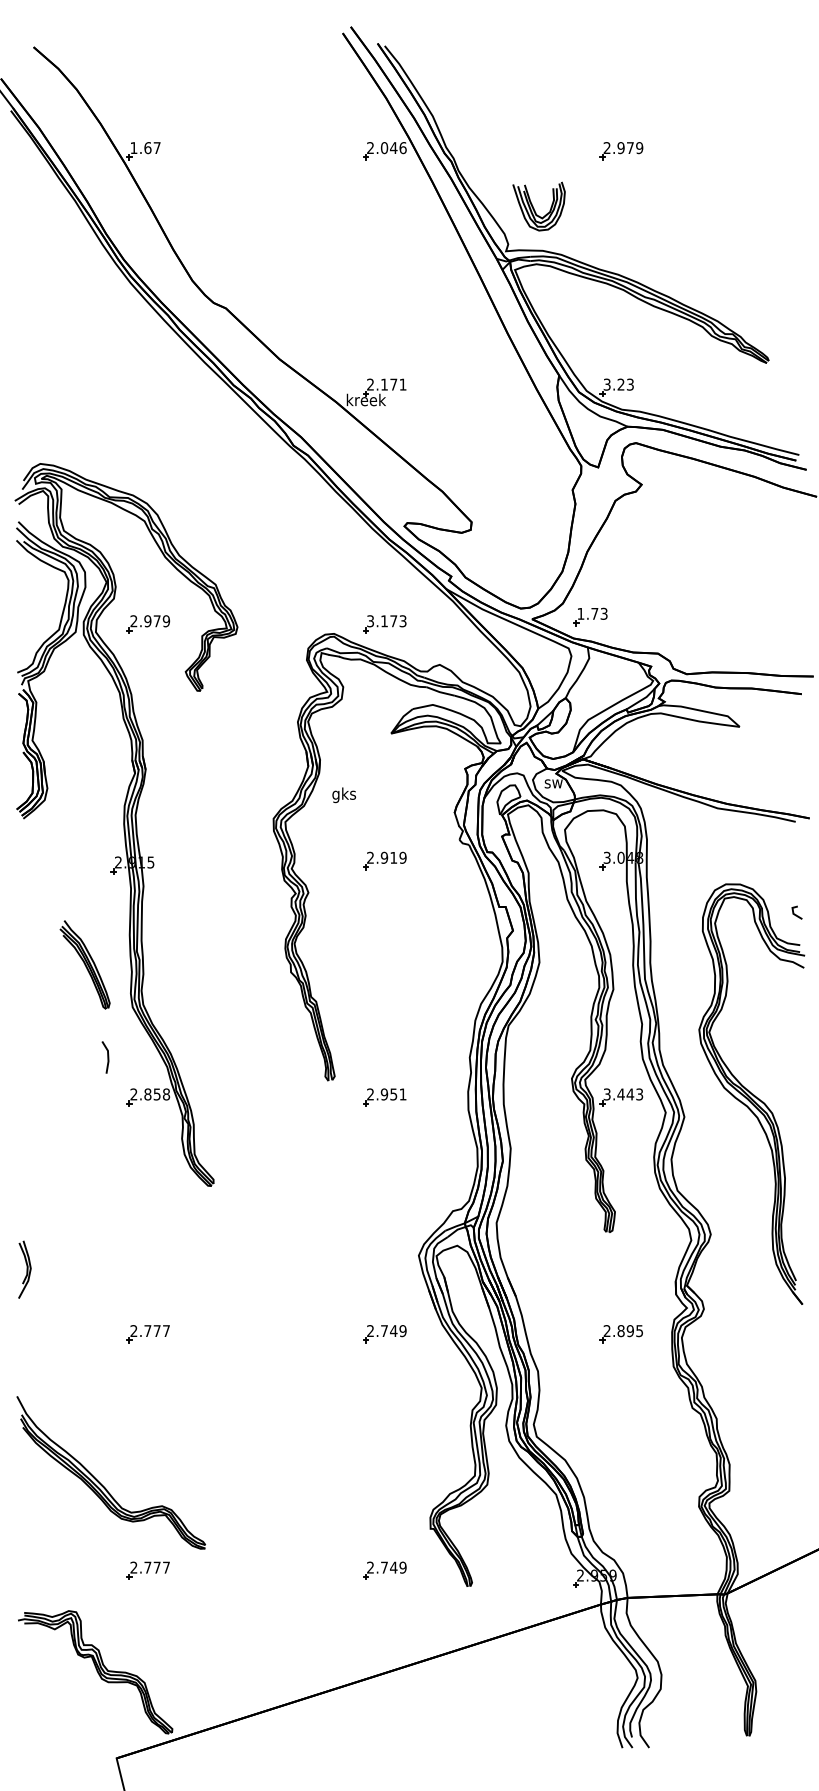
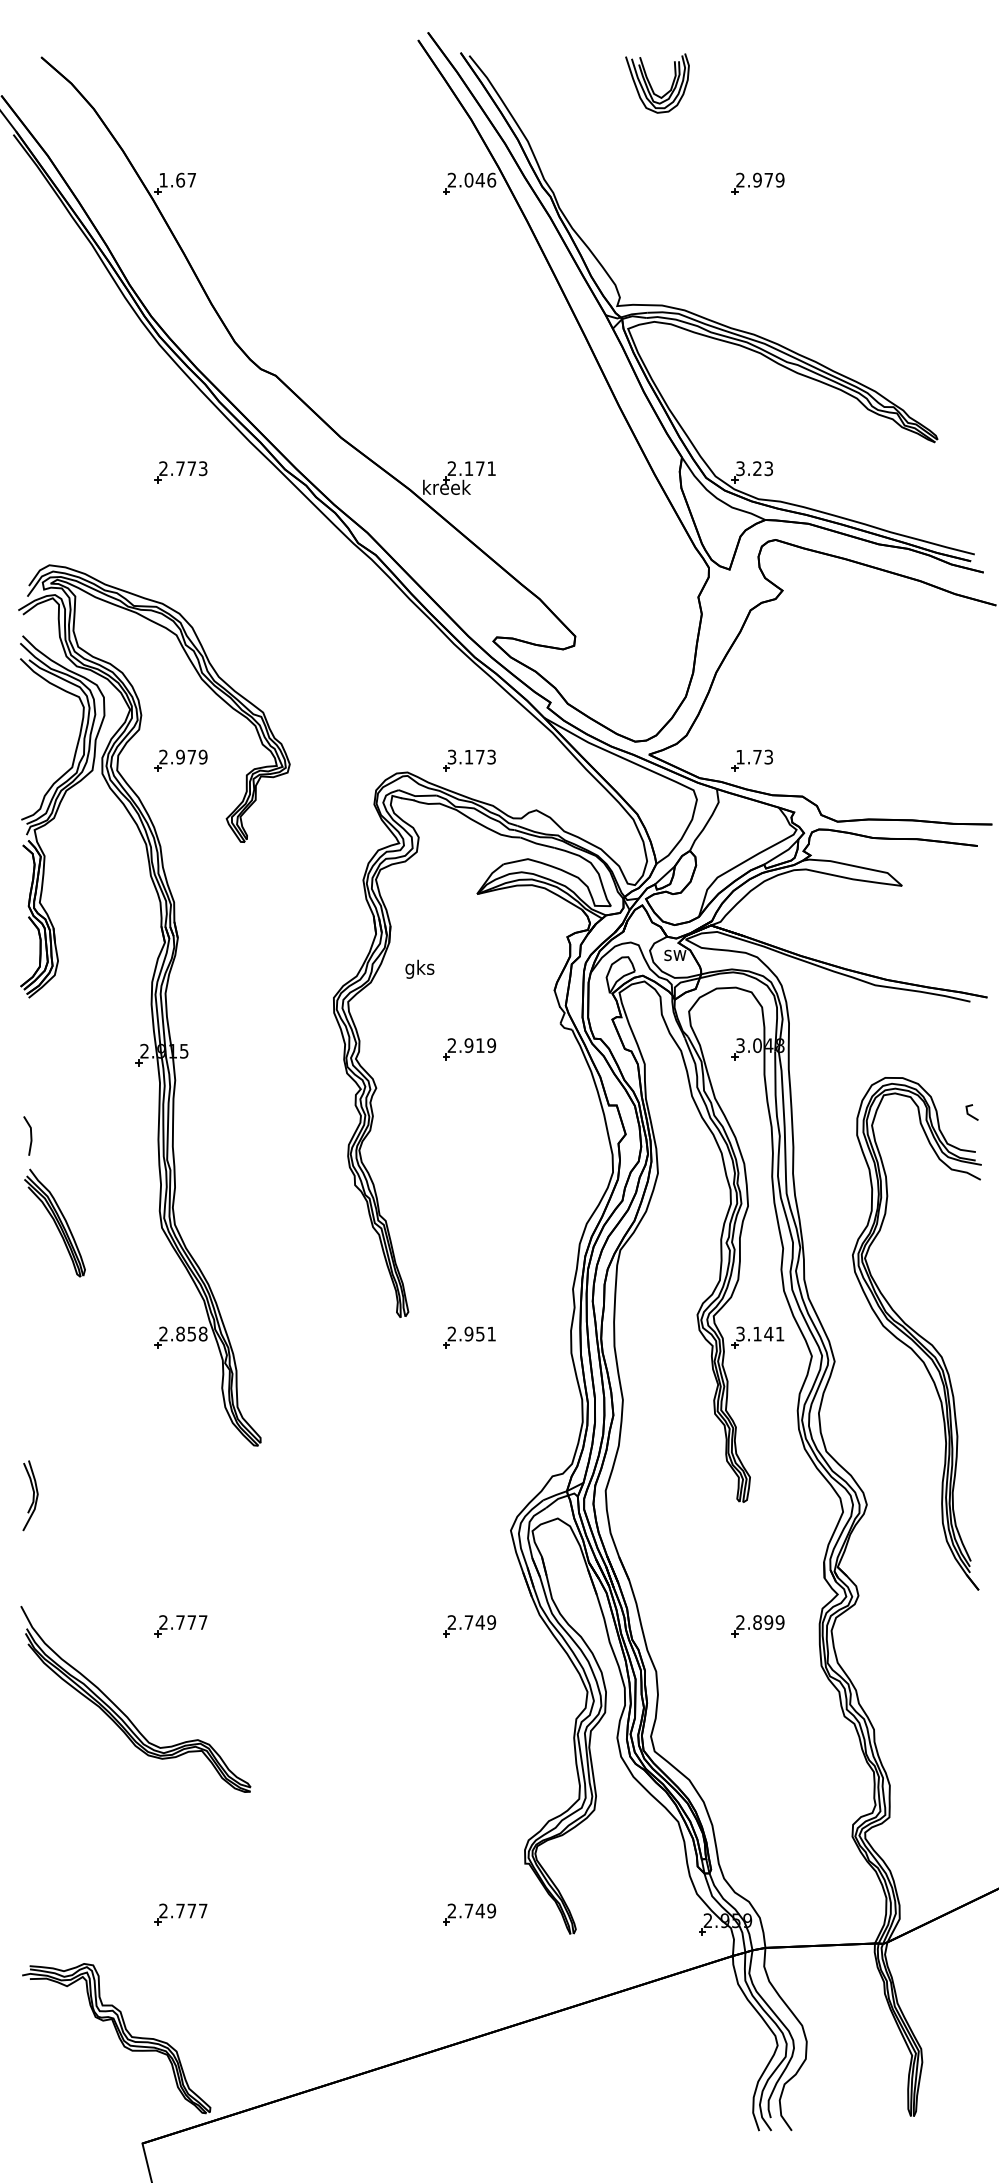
part: (534, 208) -> (651, 85), moved
part: (147, 387) -> (180, 472), added
part: (589, 616) -> (751, 760), moved
part: (84, 964) -> (54, 1222), moved
line: (107, 1057) -> (30, 1135), moved
text: (630, 1093) -> (768, 1333), 3.443 -> 3.141
part: (24, 1269) -> (30, 1495), moved
text: (639, 1331) -> (779, 1622), 2.895 -> 2.899
part: (100, 1482) -> (122, 1711), moved

